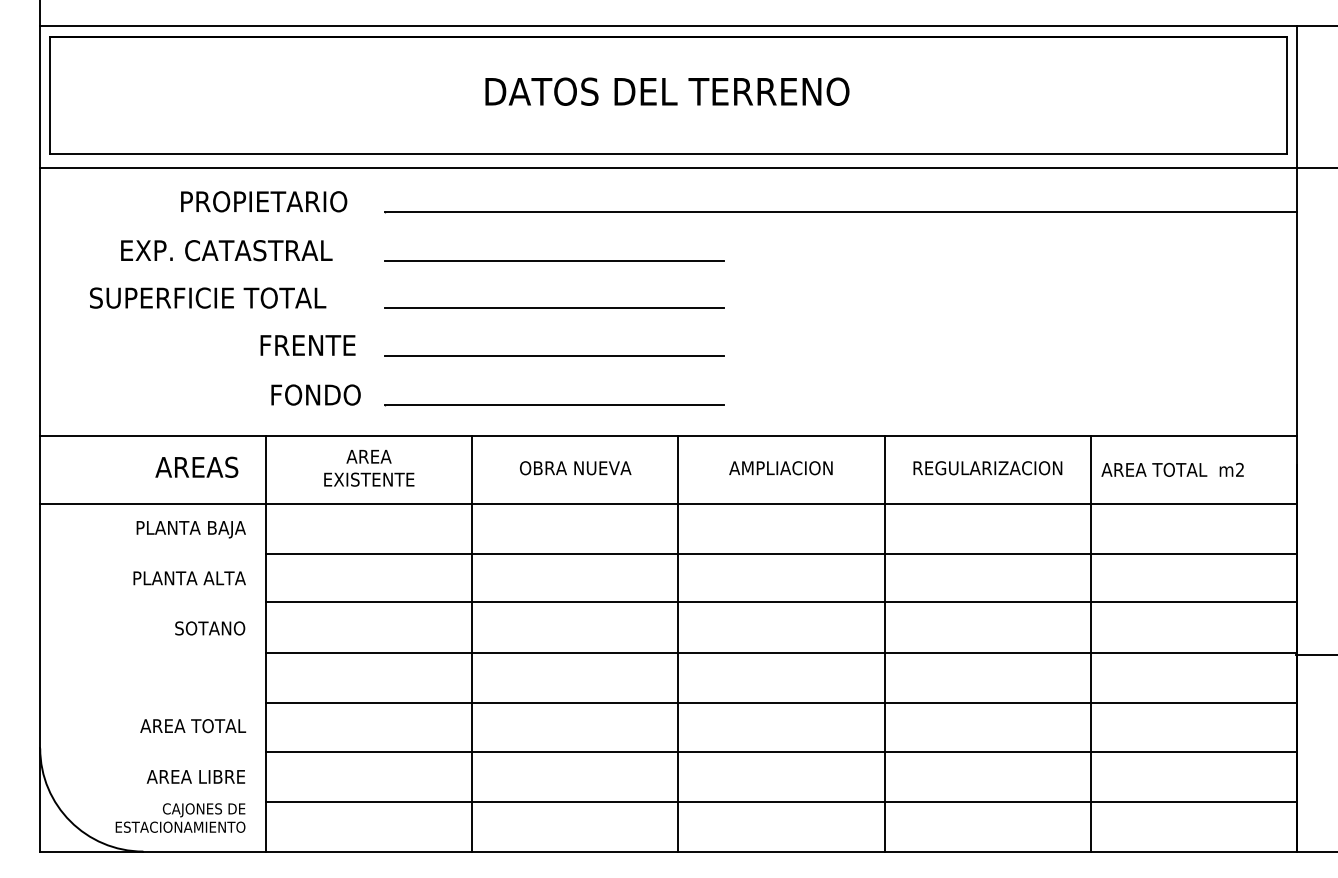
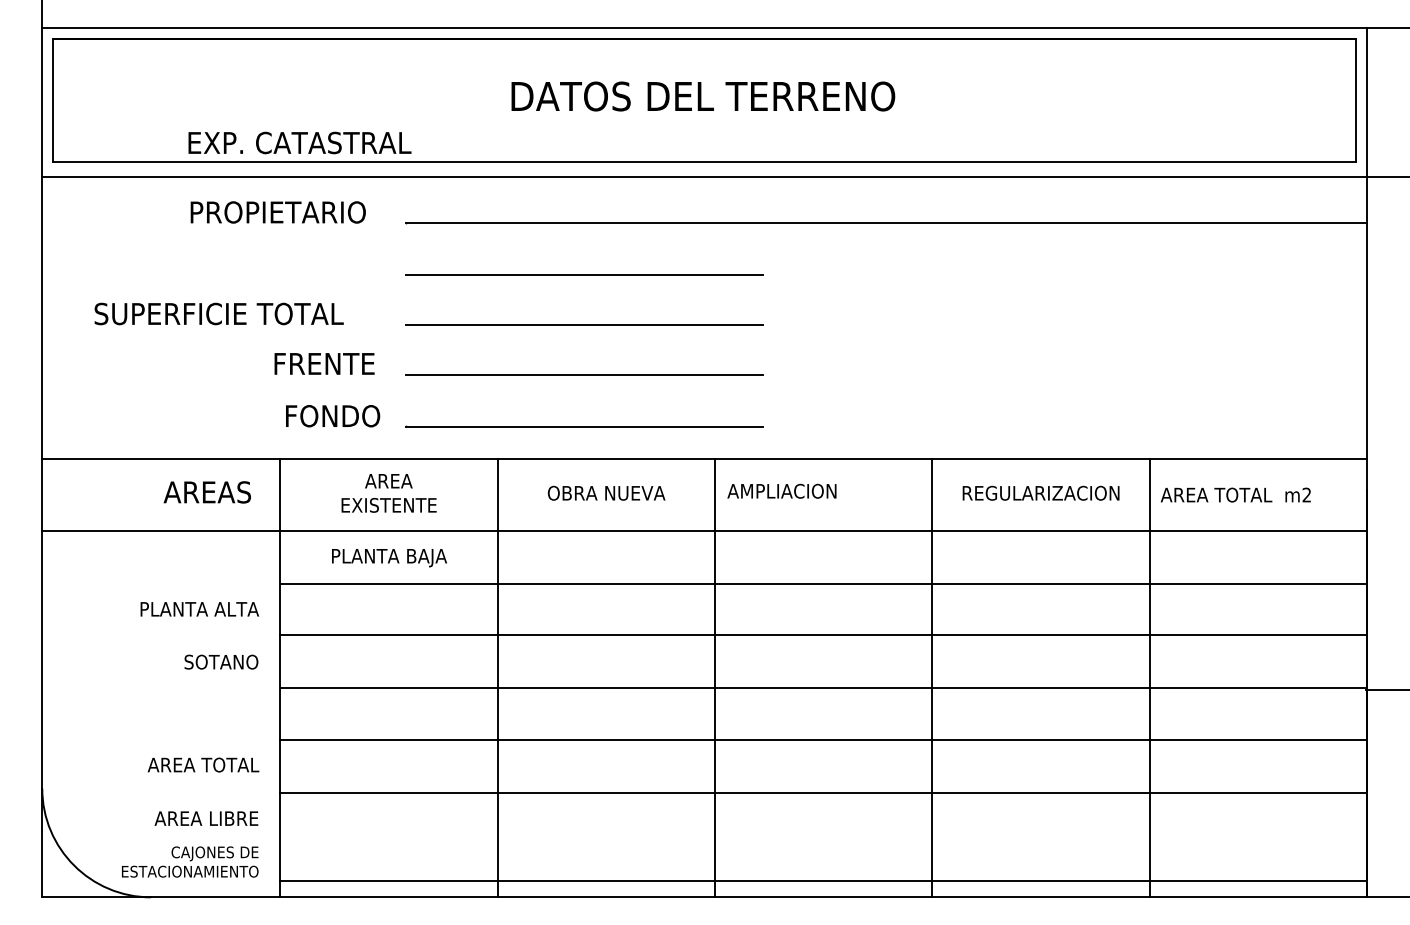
text: (226, 250) -> (299, 142), moved
text: (780, 467) -> (781, 490), moved
text: (191, 530) -> (389, 558), moved
line: (781, 801) -> (823, 880), moved

